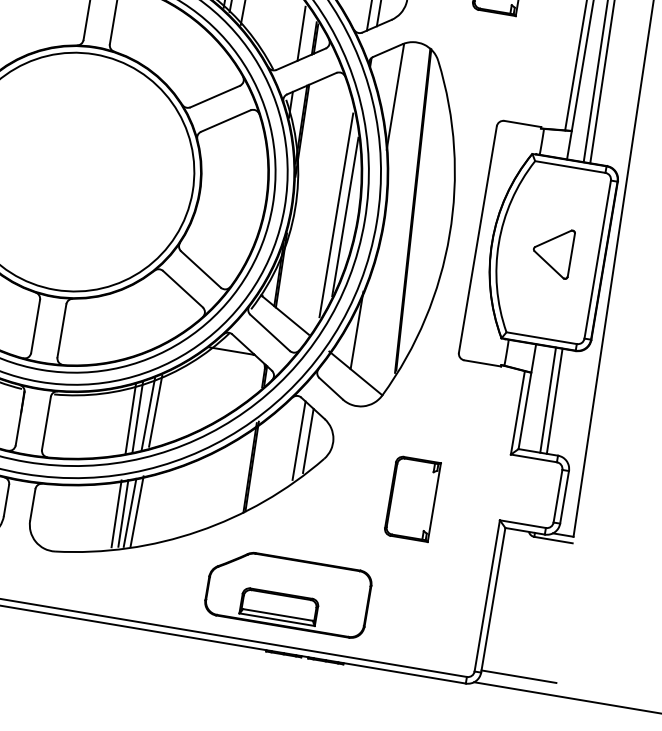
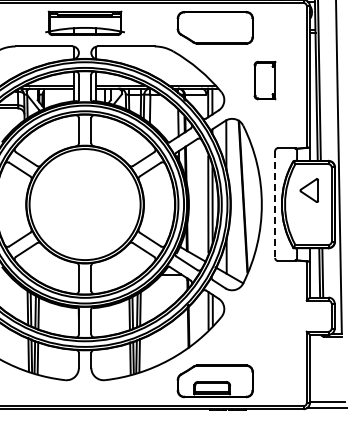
line: (478, 241) -> (275, 205), solid -> dashed
part: (550, 251) -> (308, 190), moved
part: (411, 498) -> (264, 328), removed

